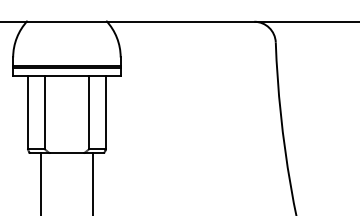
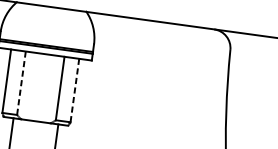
line: (44, 112) -> (21, 83), solid -> dashed
line: (106, 112) -> (75, 90), solid -> dashed

